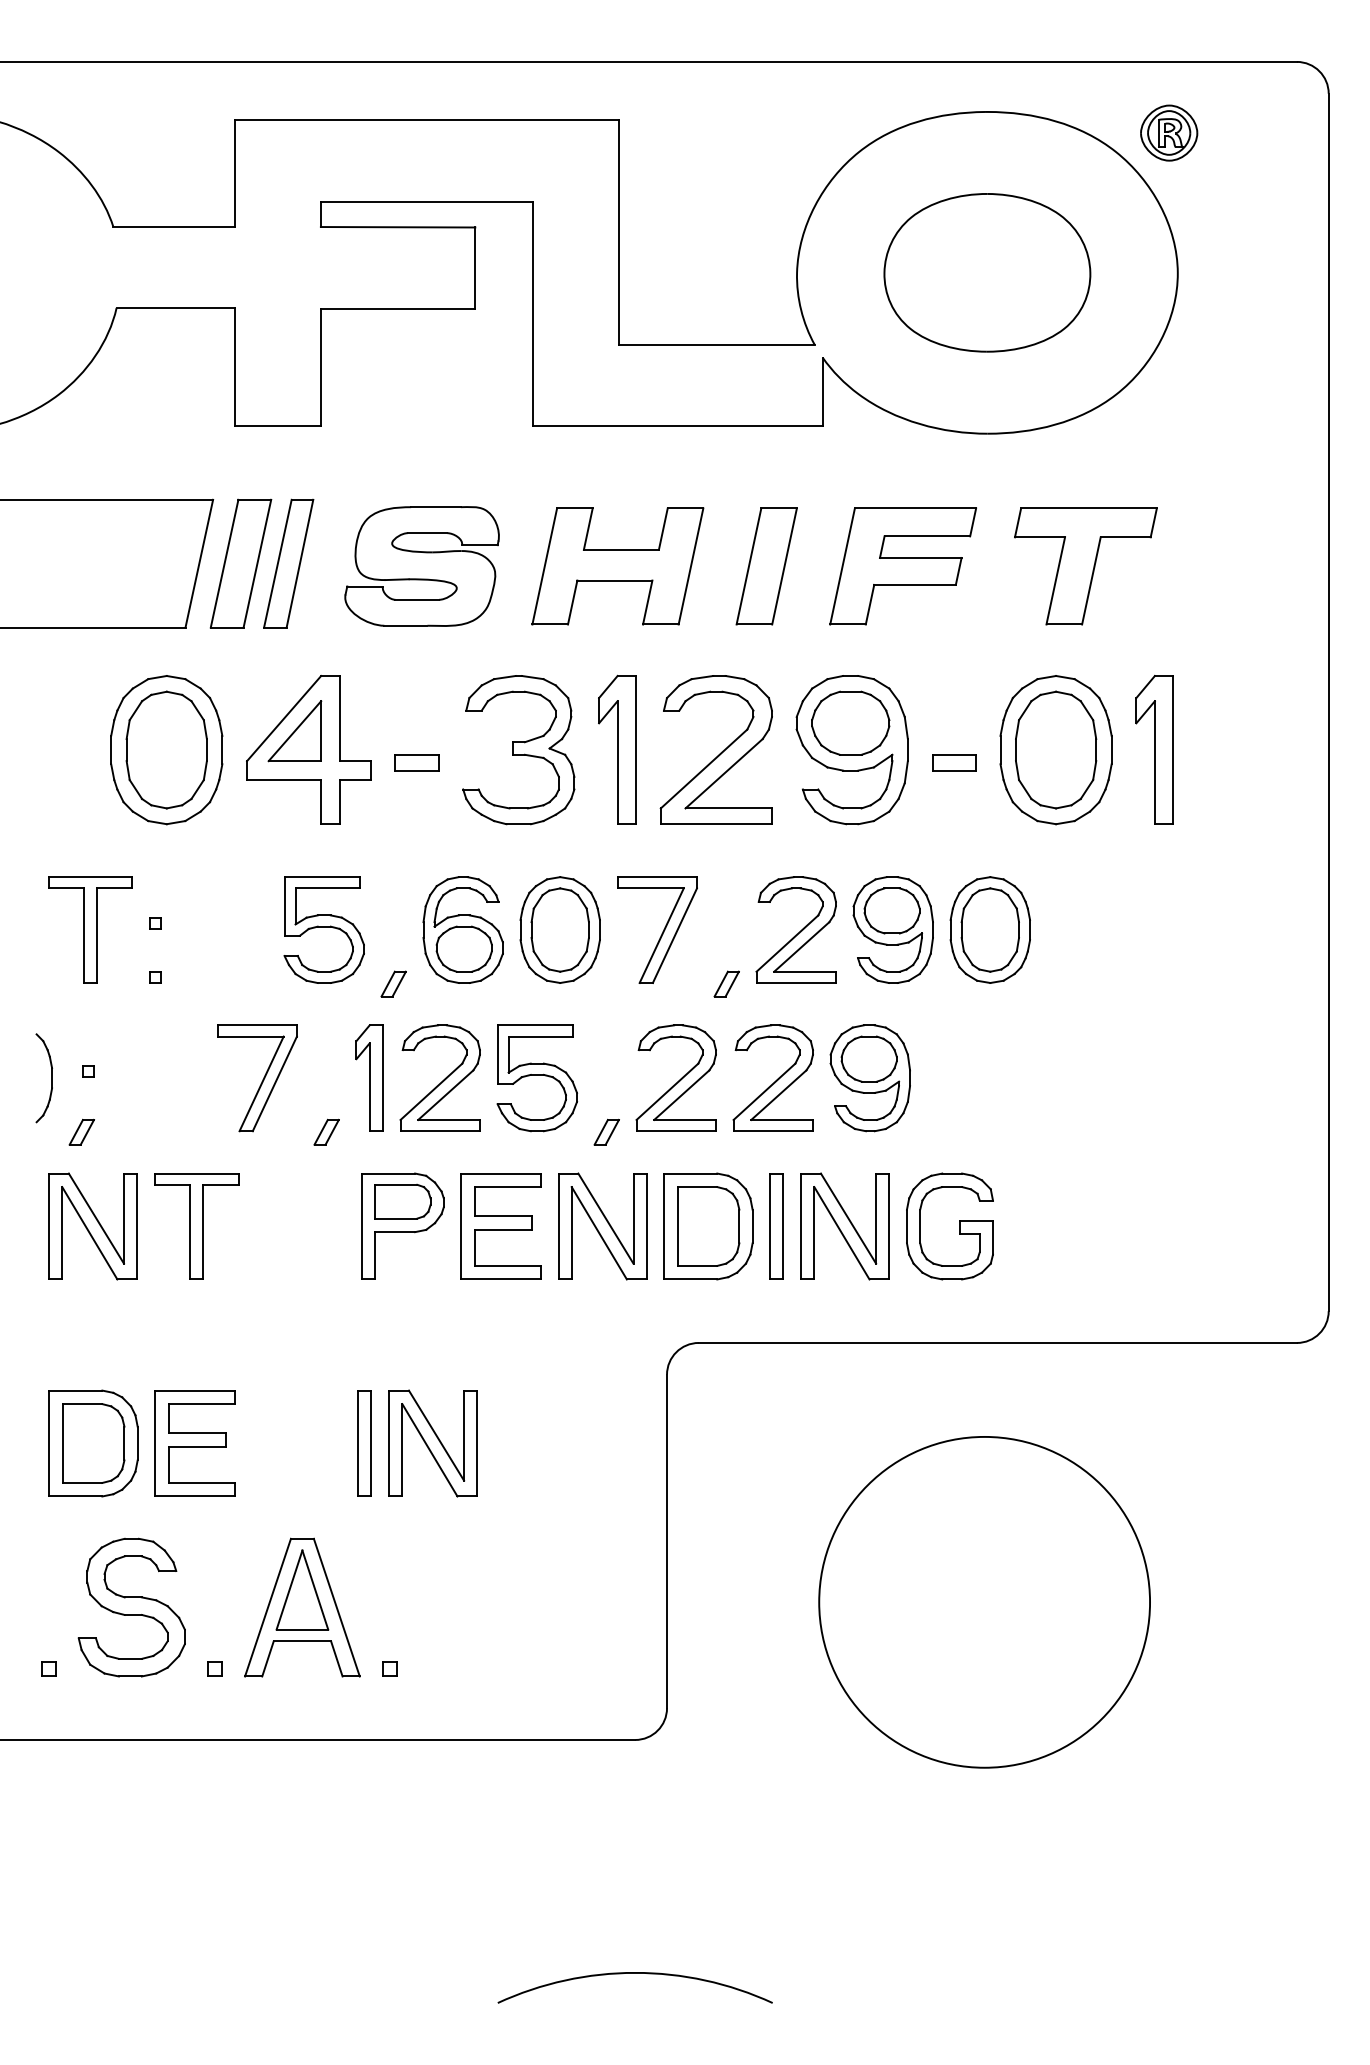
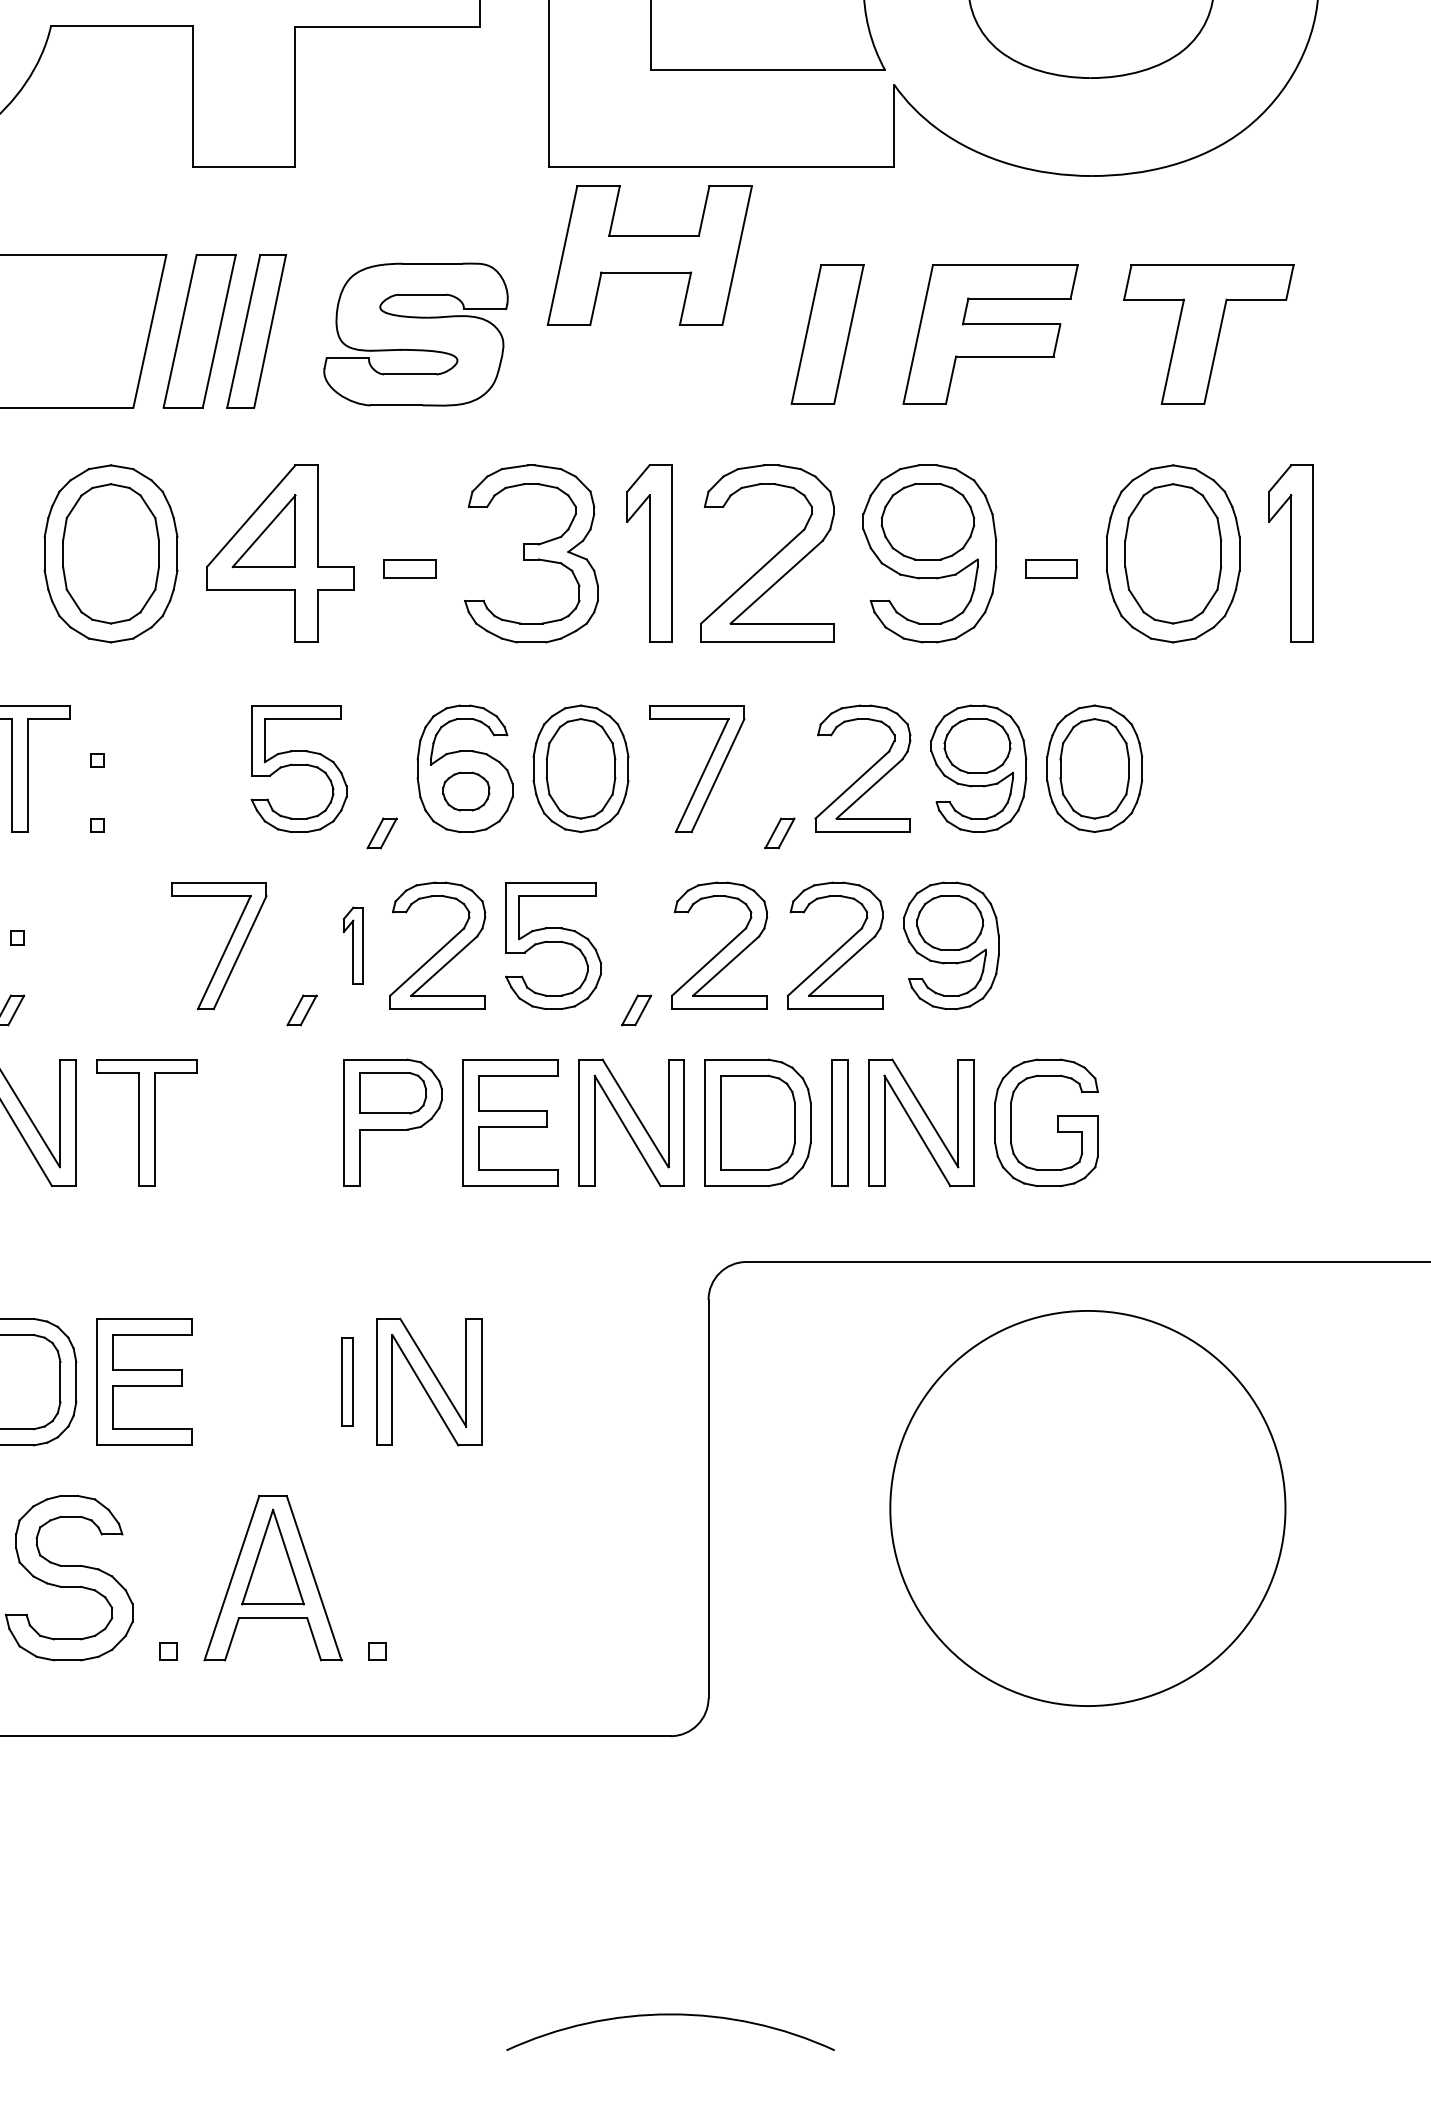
part: (617, 566) -> (649, 255), moved
part: (463, 948) -> (465, 790), size x0.7
part: (369, 1077) -> (353, 944), size x0.6
part: (364, 1443) -> (347, 1382), size x0.7
circle: (984, 1602) -> (1087, 1508), moved

